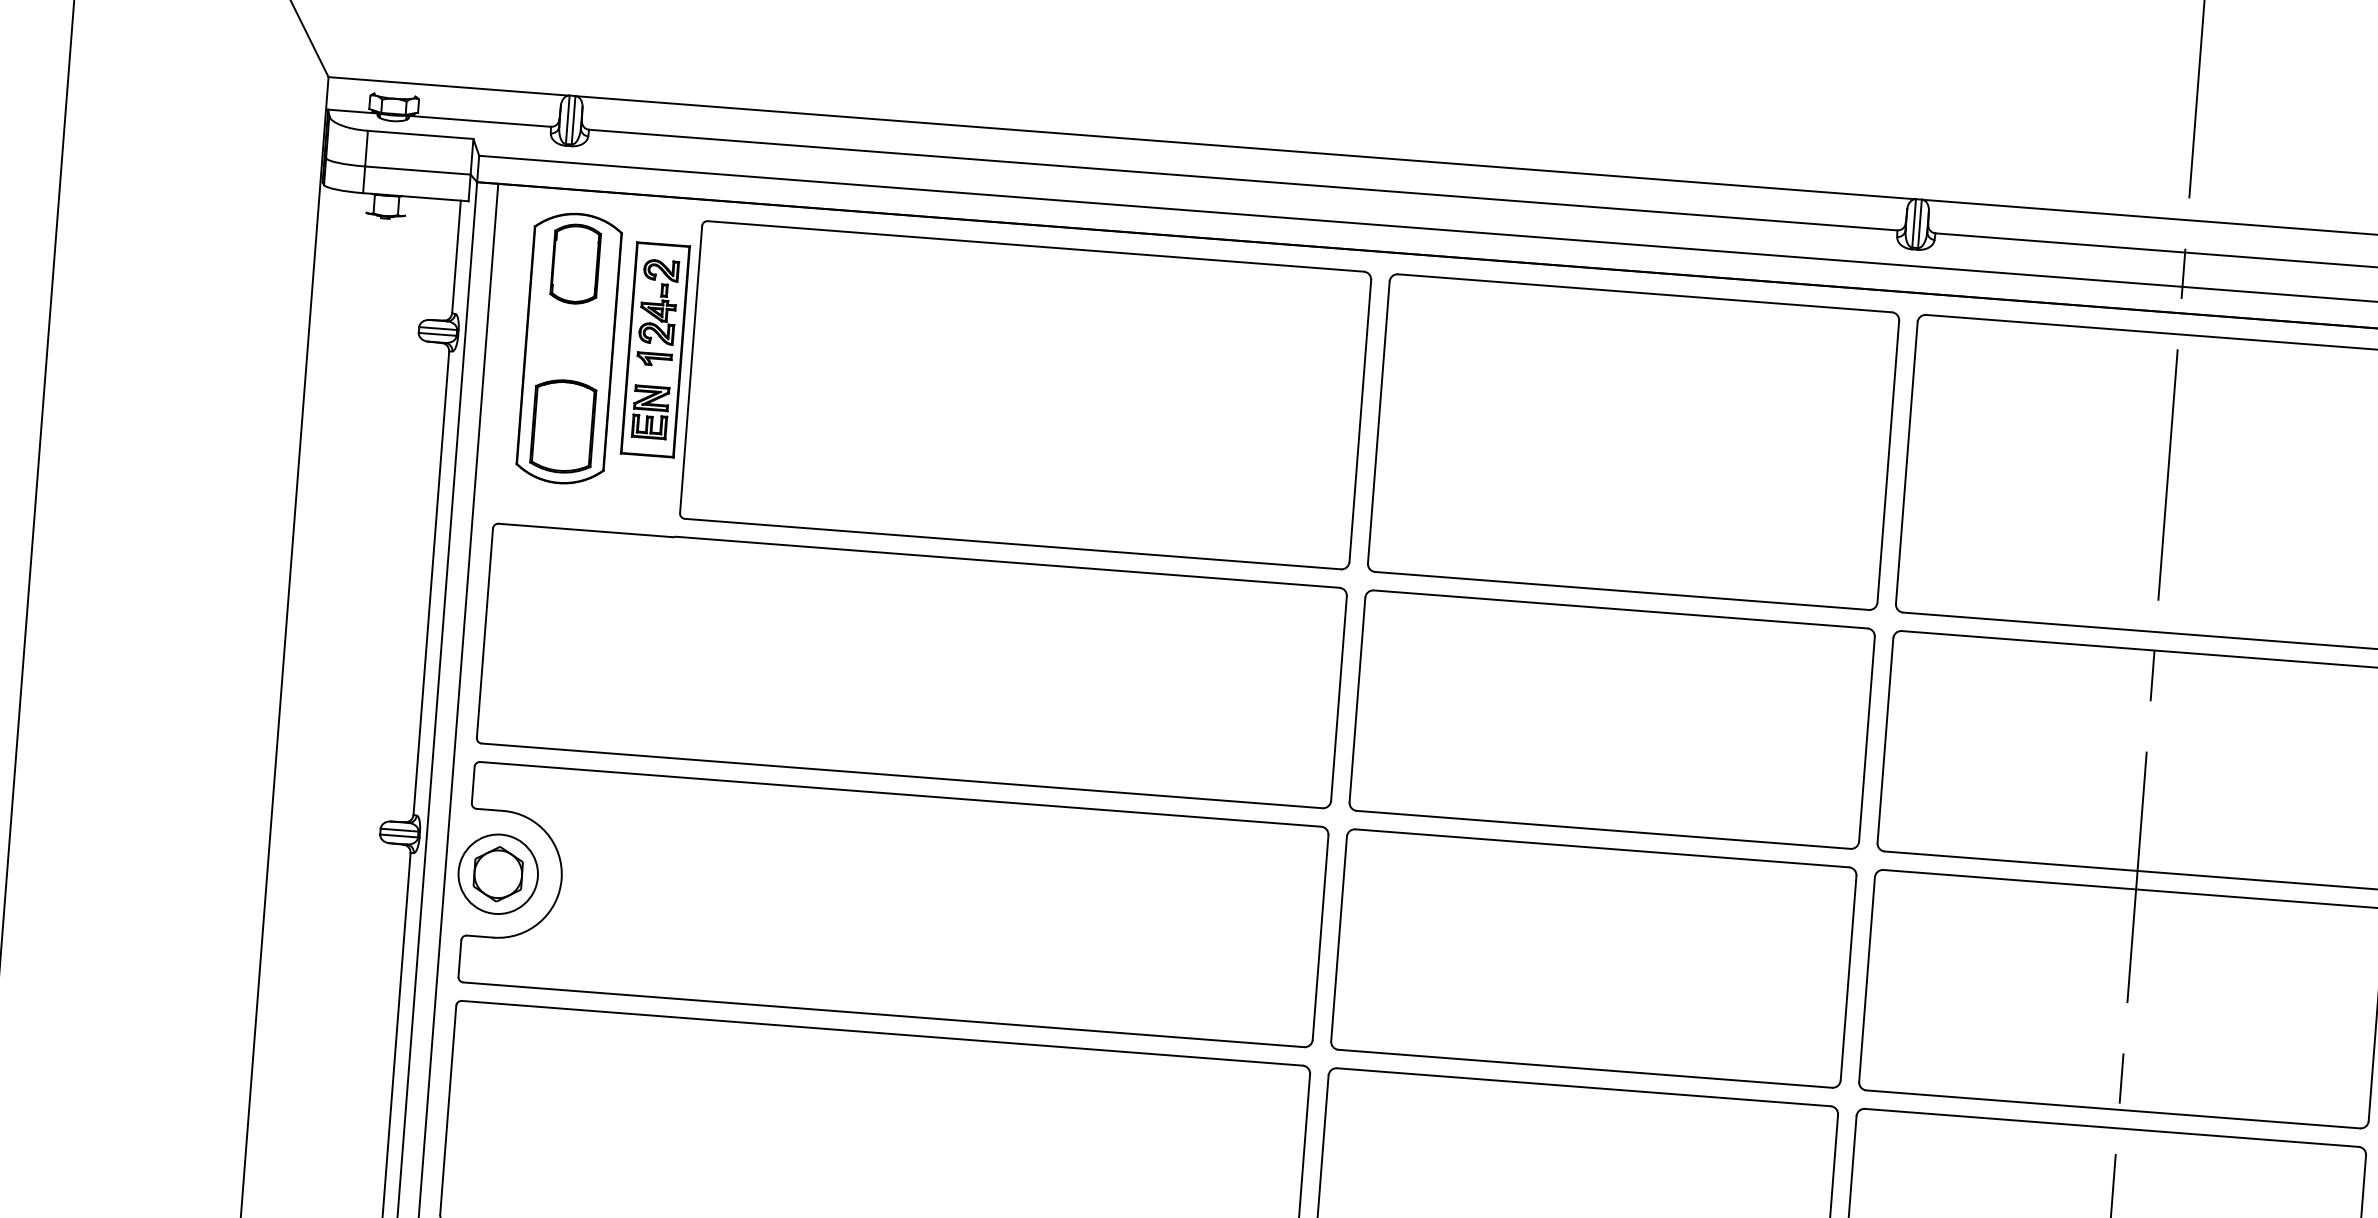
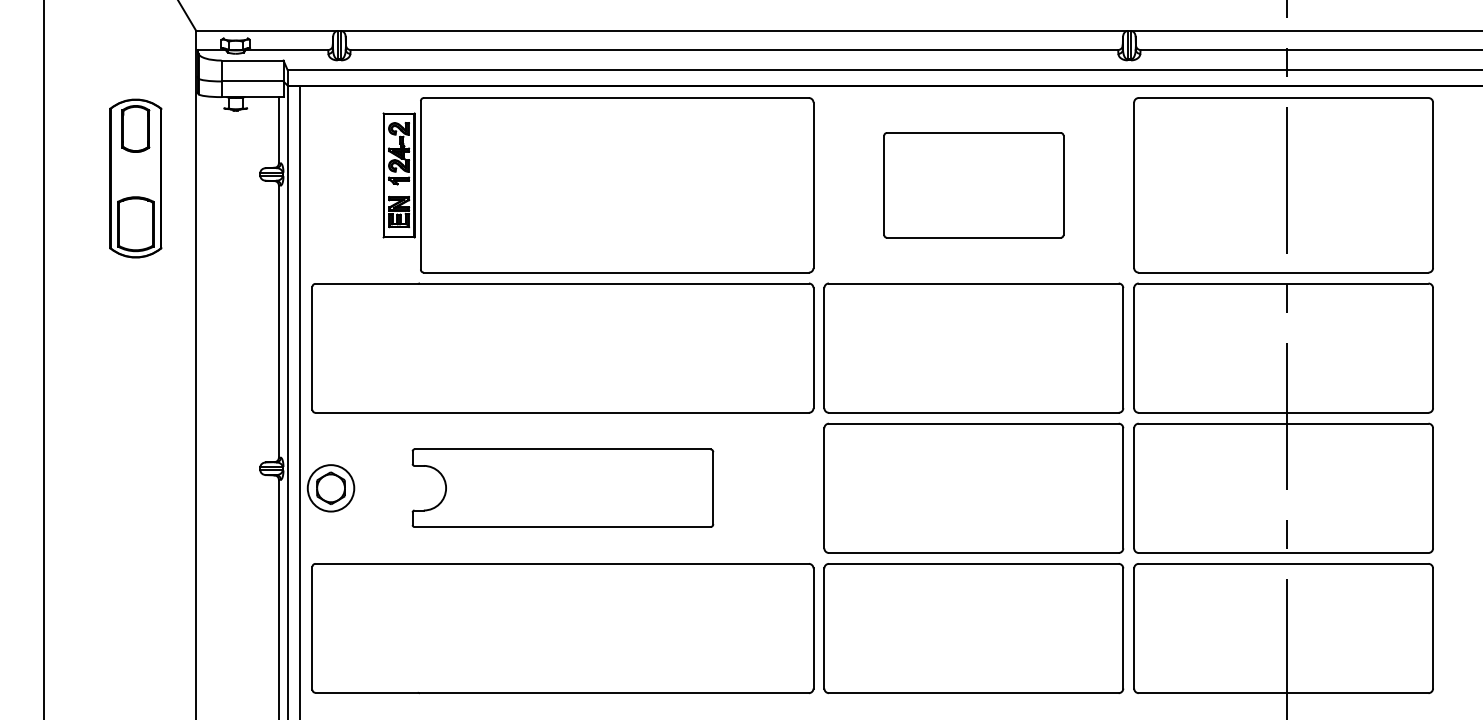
part: (568, 348) -> (135, 178), moved
part: (1632, 442) -> (973, 185), size x0.6
part: (892, 903) -> (562, 487), size x0.6

